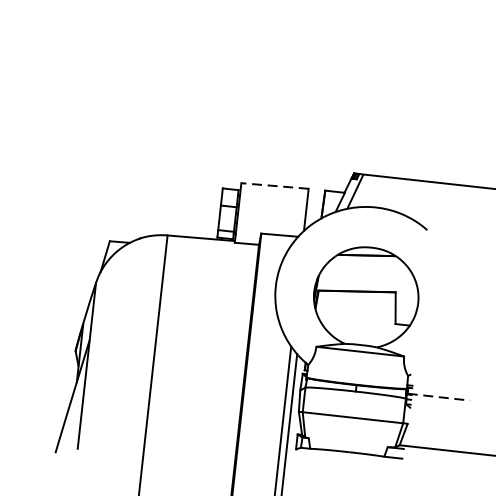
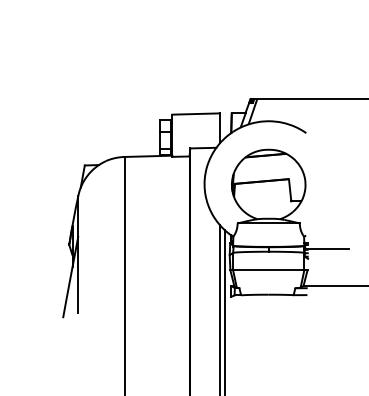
line: (275, 186) -> (196, 114), dashed -> solid
line: (439, 397) -> (327, 249), dashed -> solid

